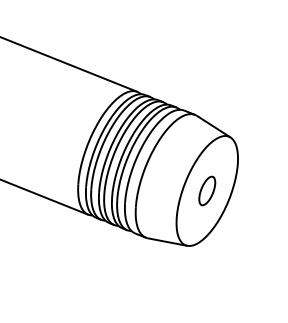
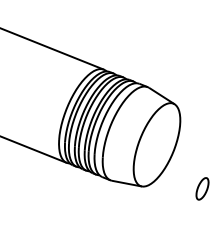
part: (207, 190) -> (202, 188), moved

